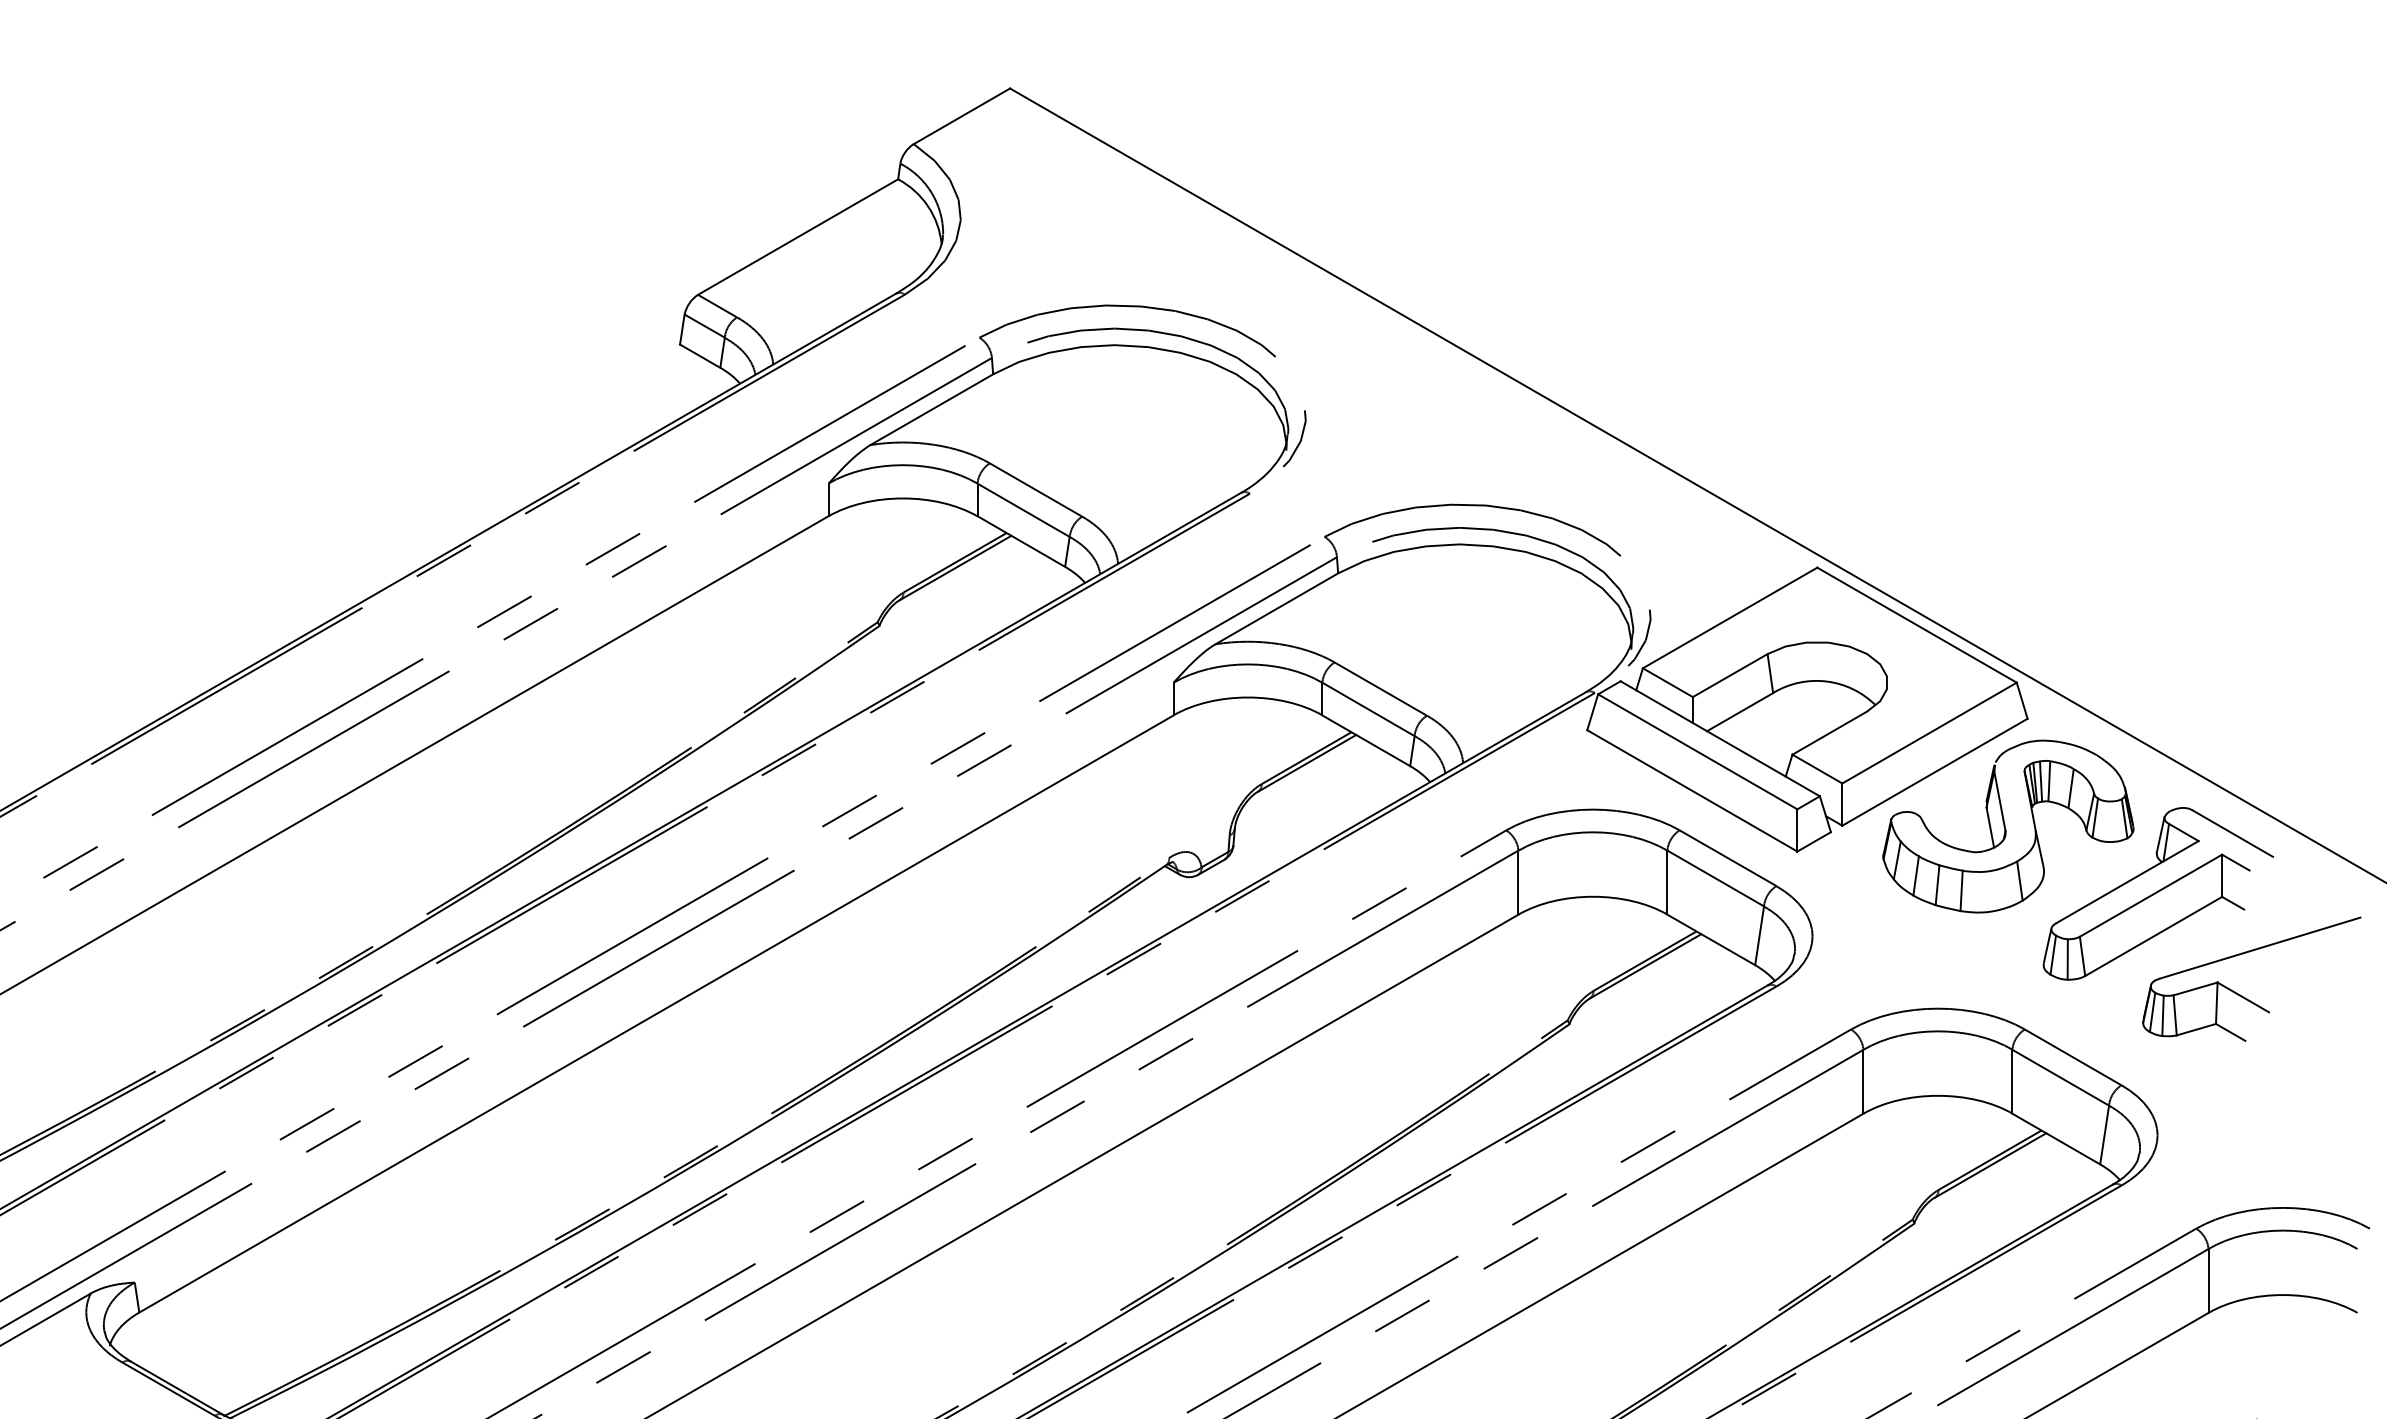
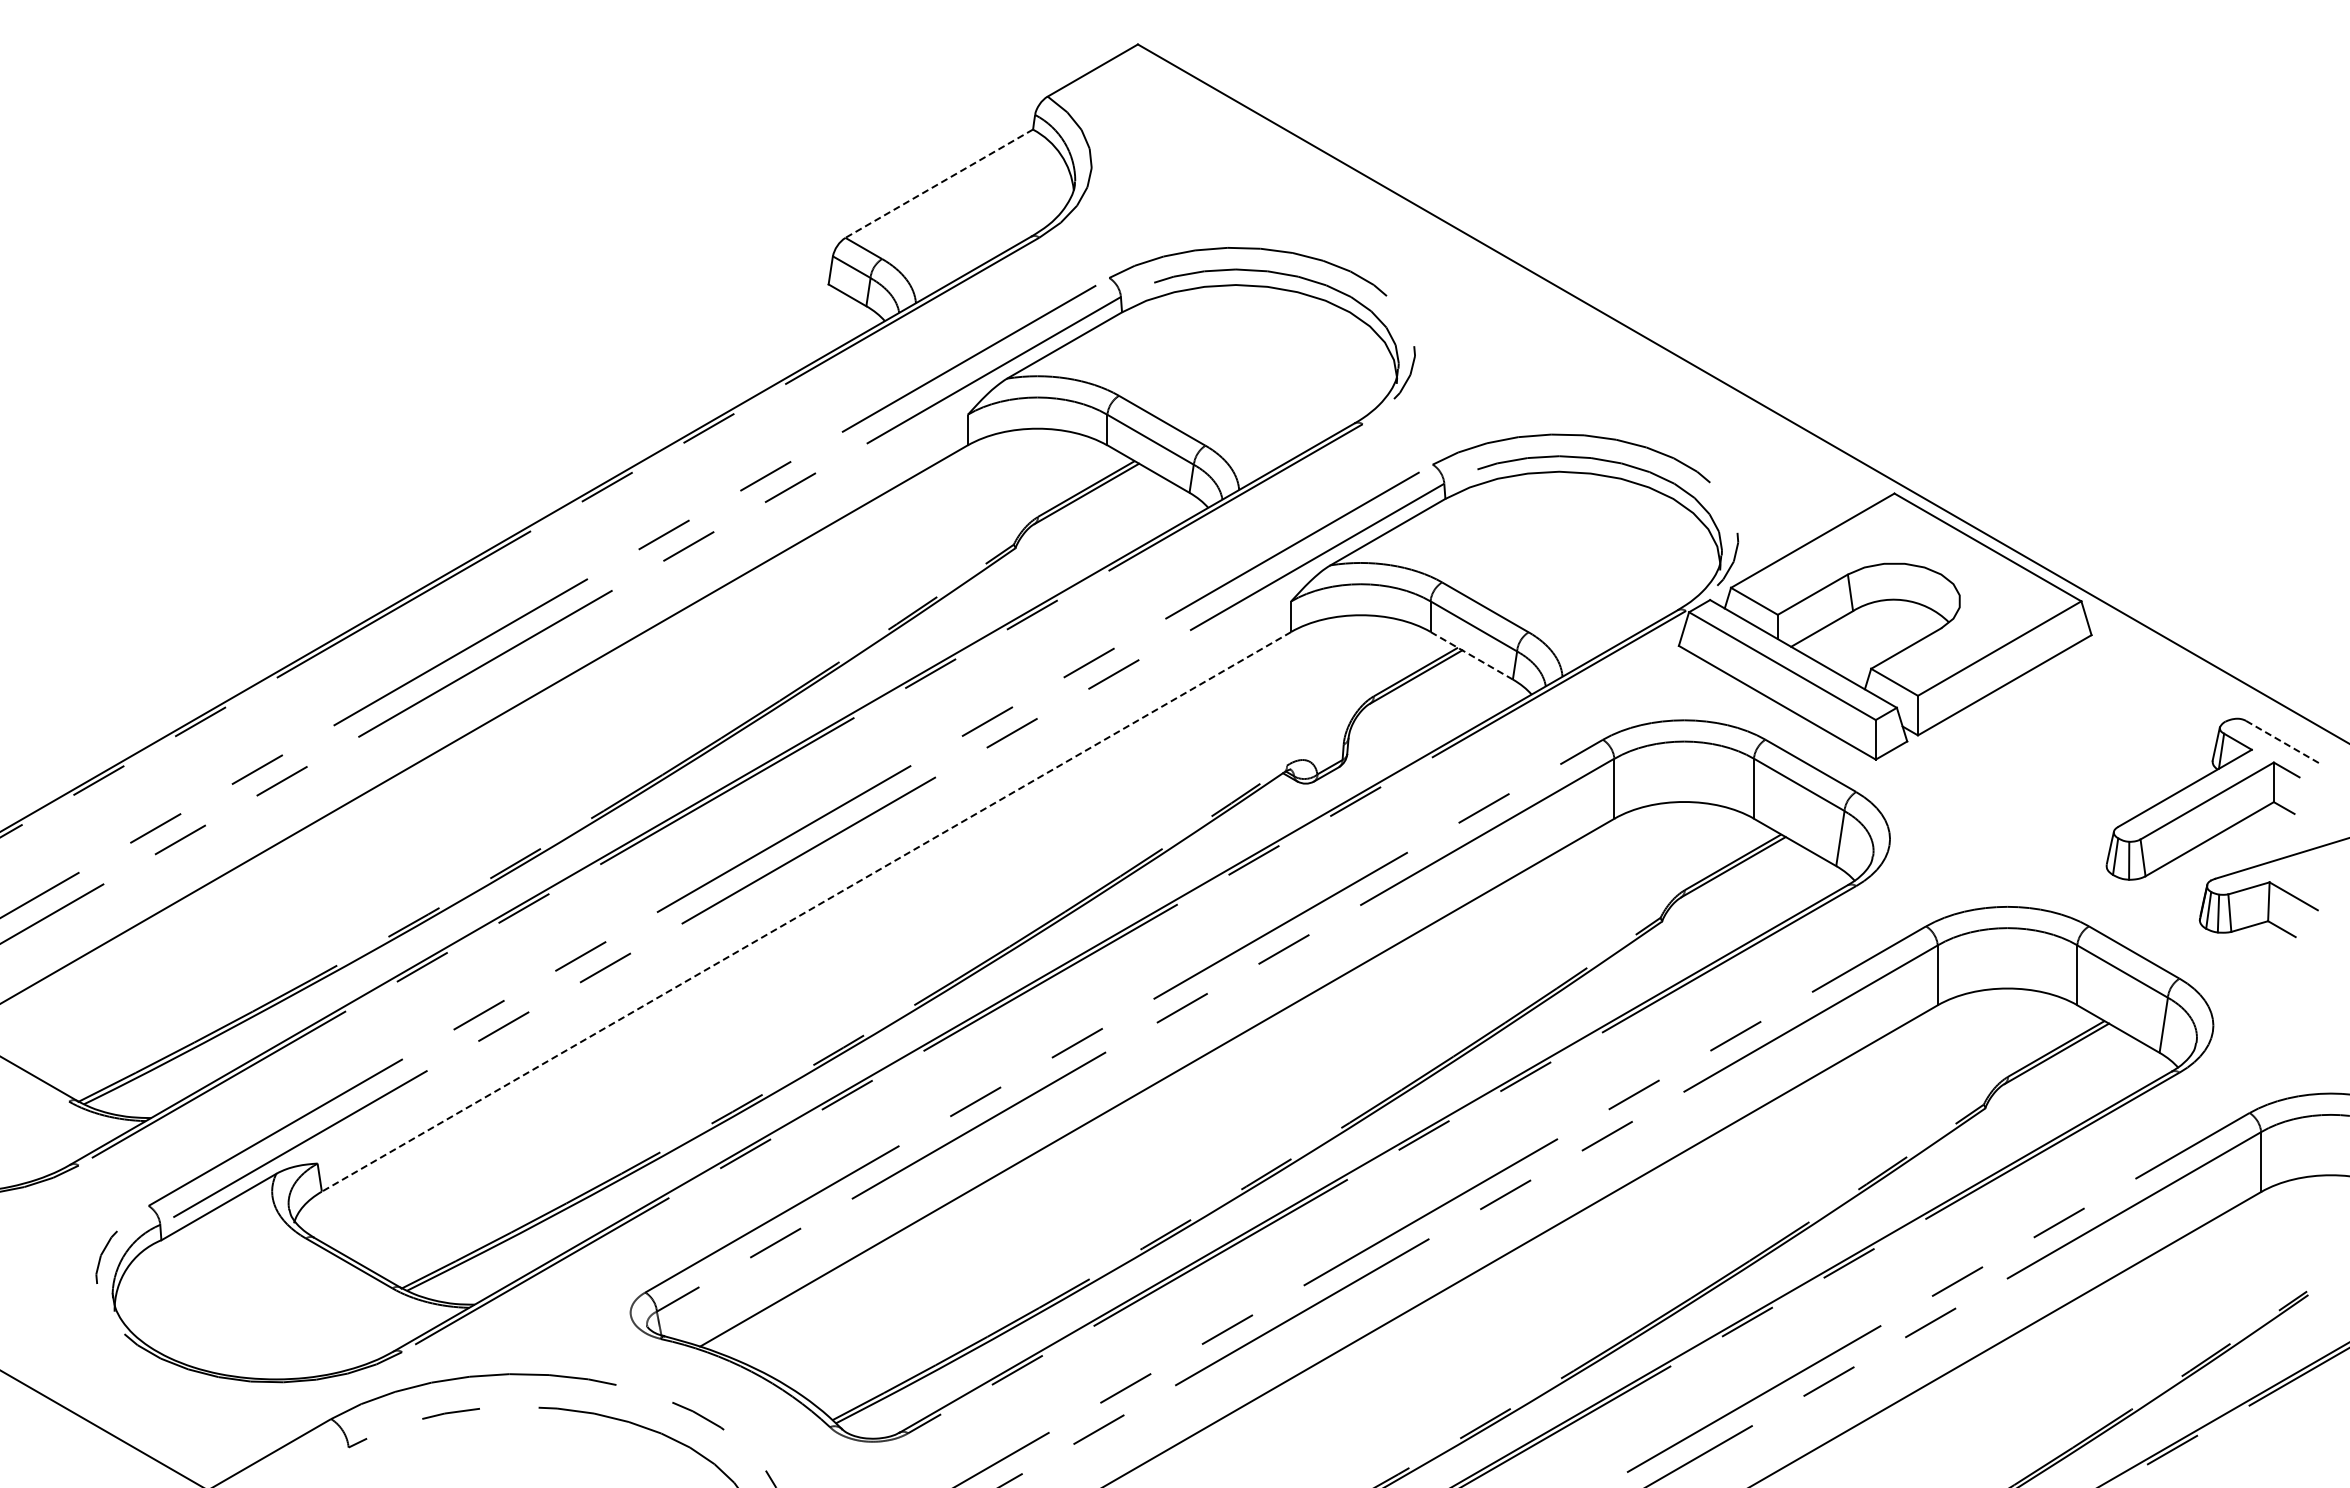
line: (797, 236) -> (938, 183), solid -> dashed
line: (1365, 740) -> (1471, 655), solid -> dashed
part: (2008, 825) -> (2073, 735), removed
line: (2232, 833) -> (2283, 742), solid -> dashed
line: (656, 1013) -> (806, 911), solid -> dashed

